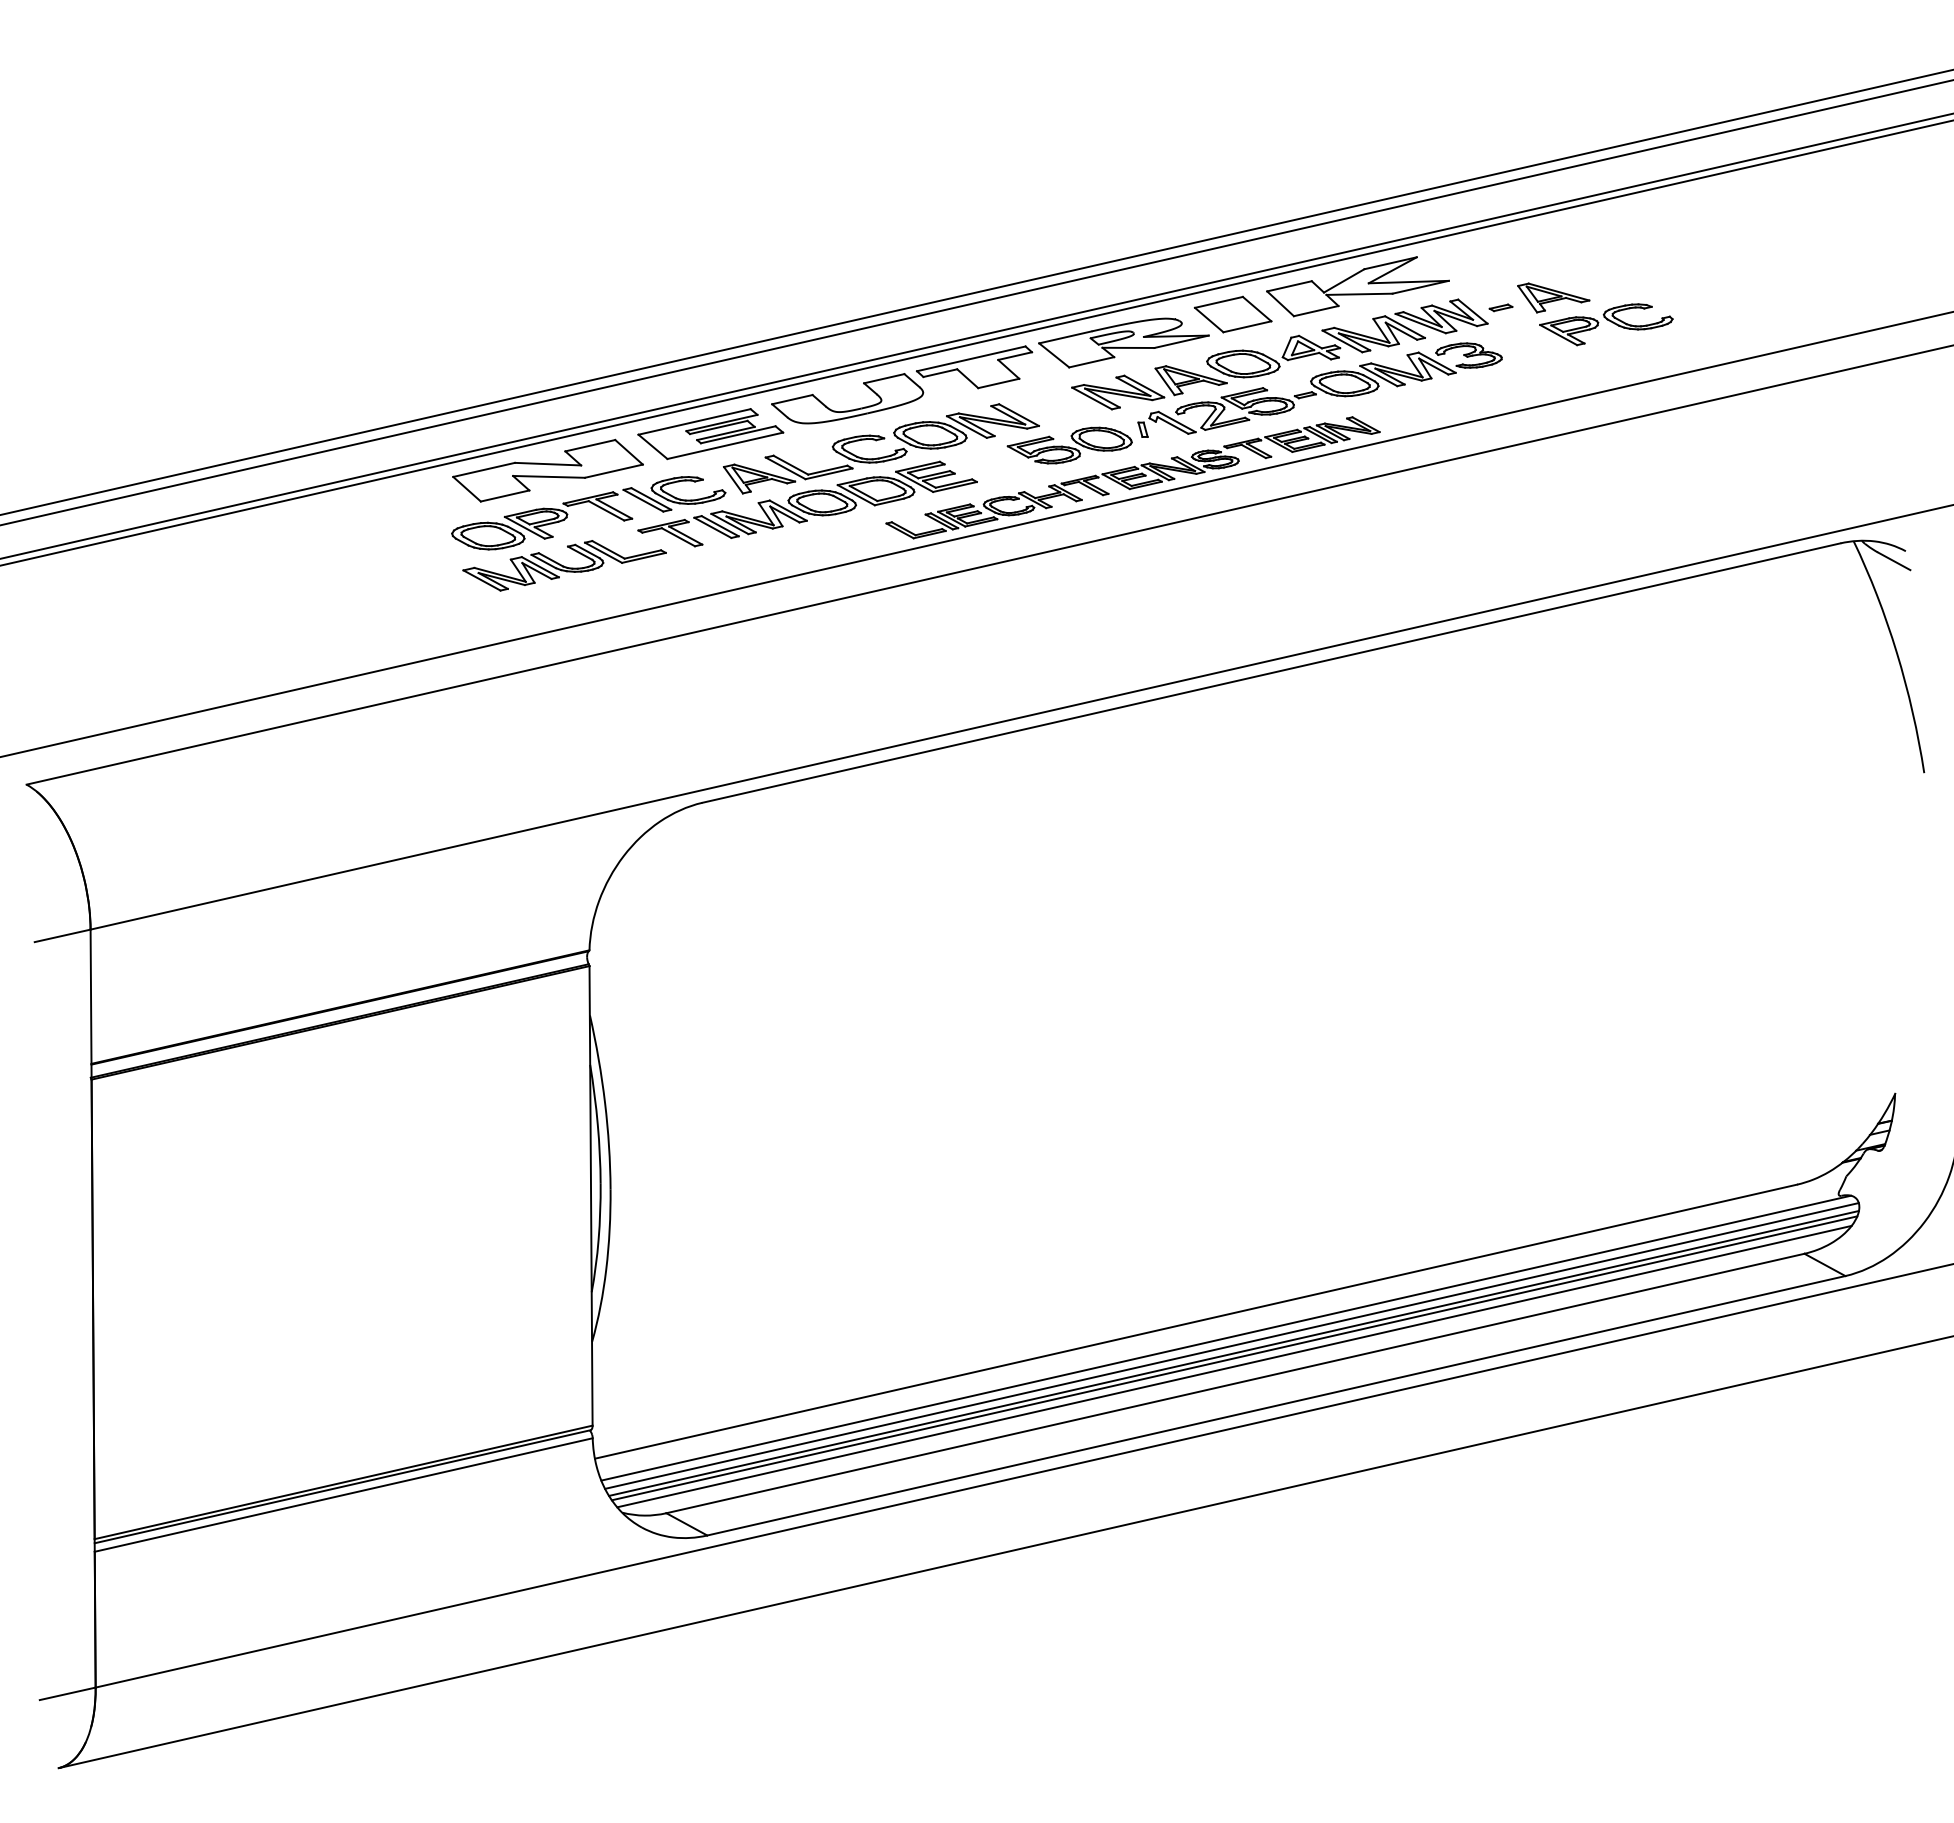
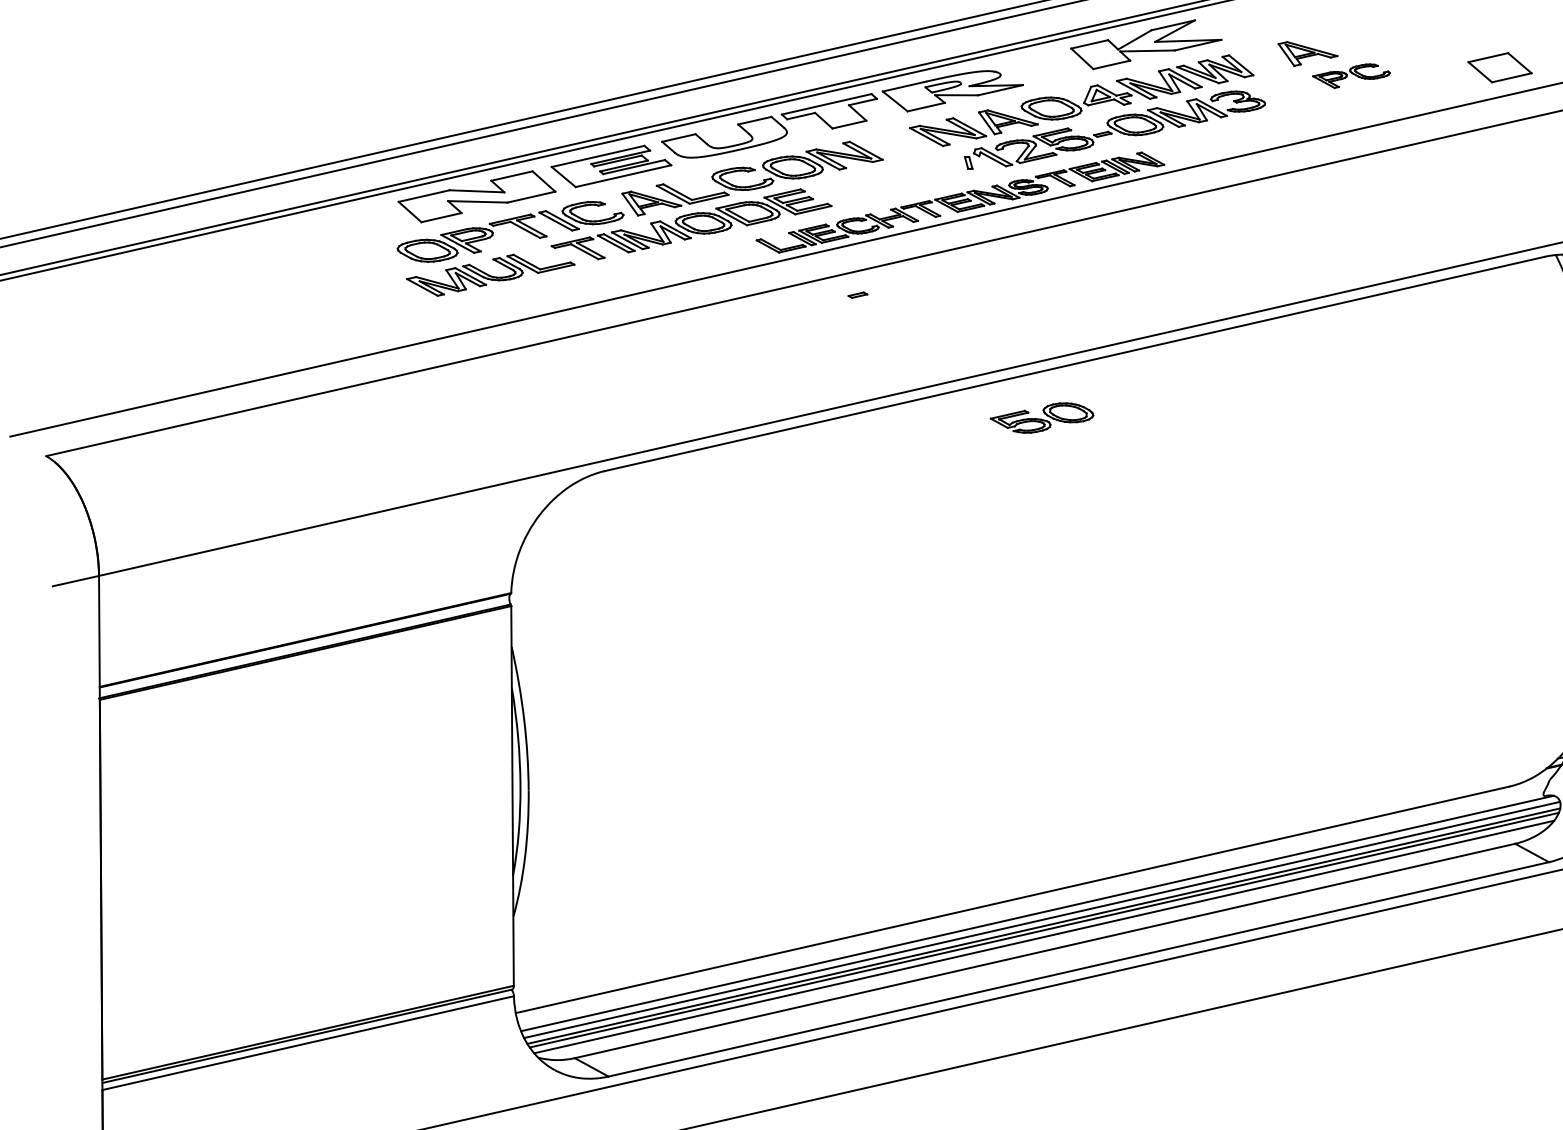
part: (1500, 307) -> (857, 294), moved
part: (1232, 314) -> (1499, 67), moved
part: (1606, 324) -> (1351, 75), size x0.7
part: (1069, 445) -> (1041, 418), moved

